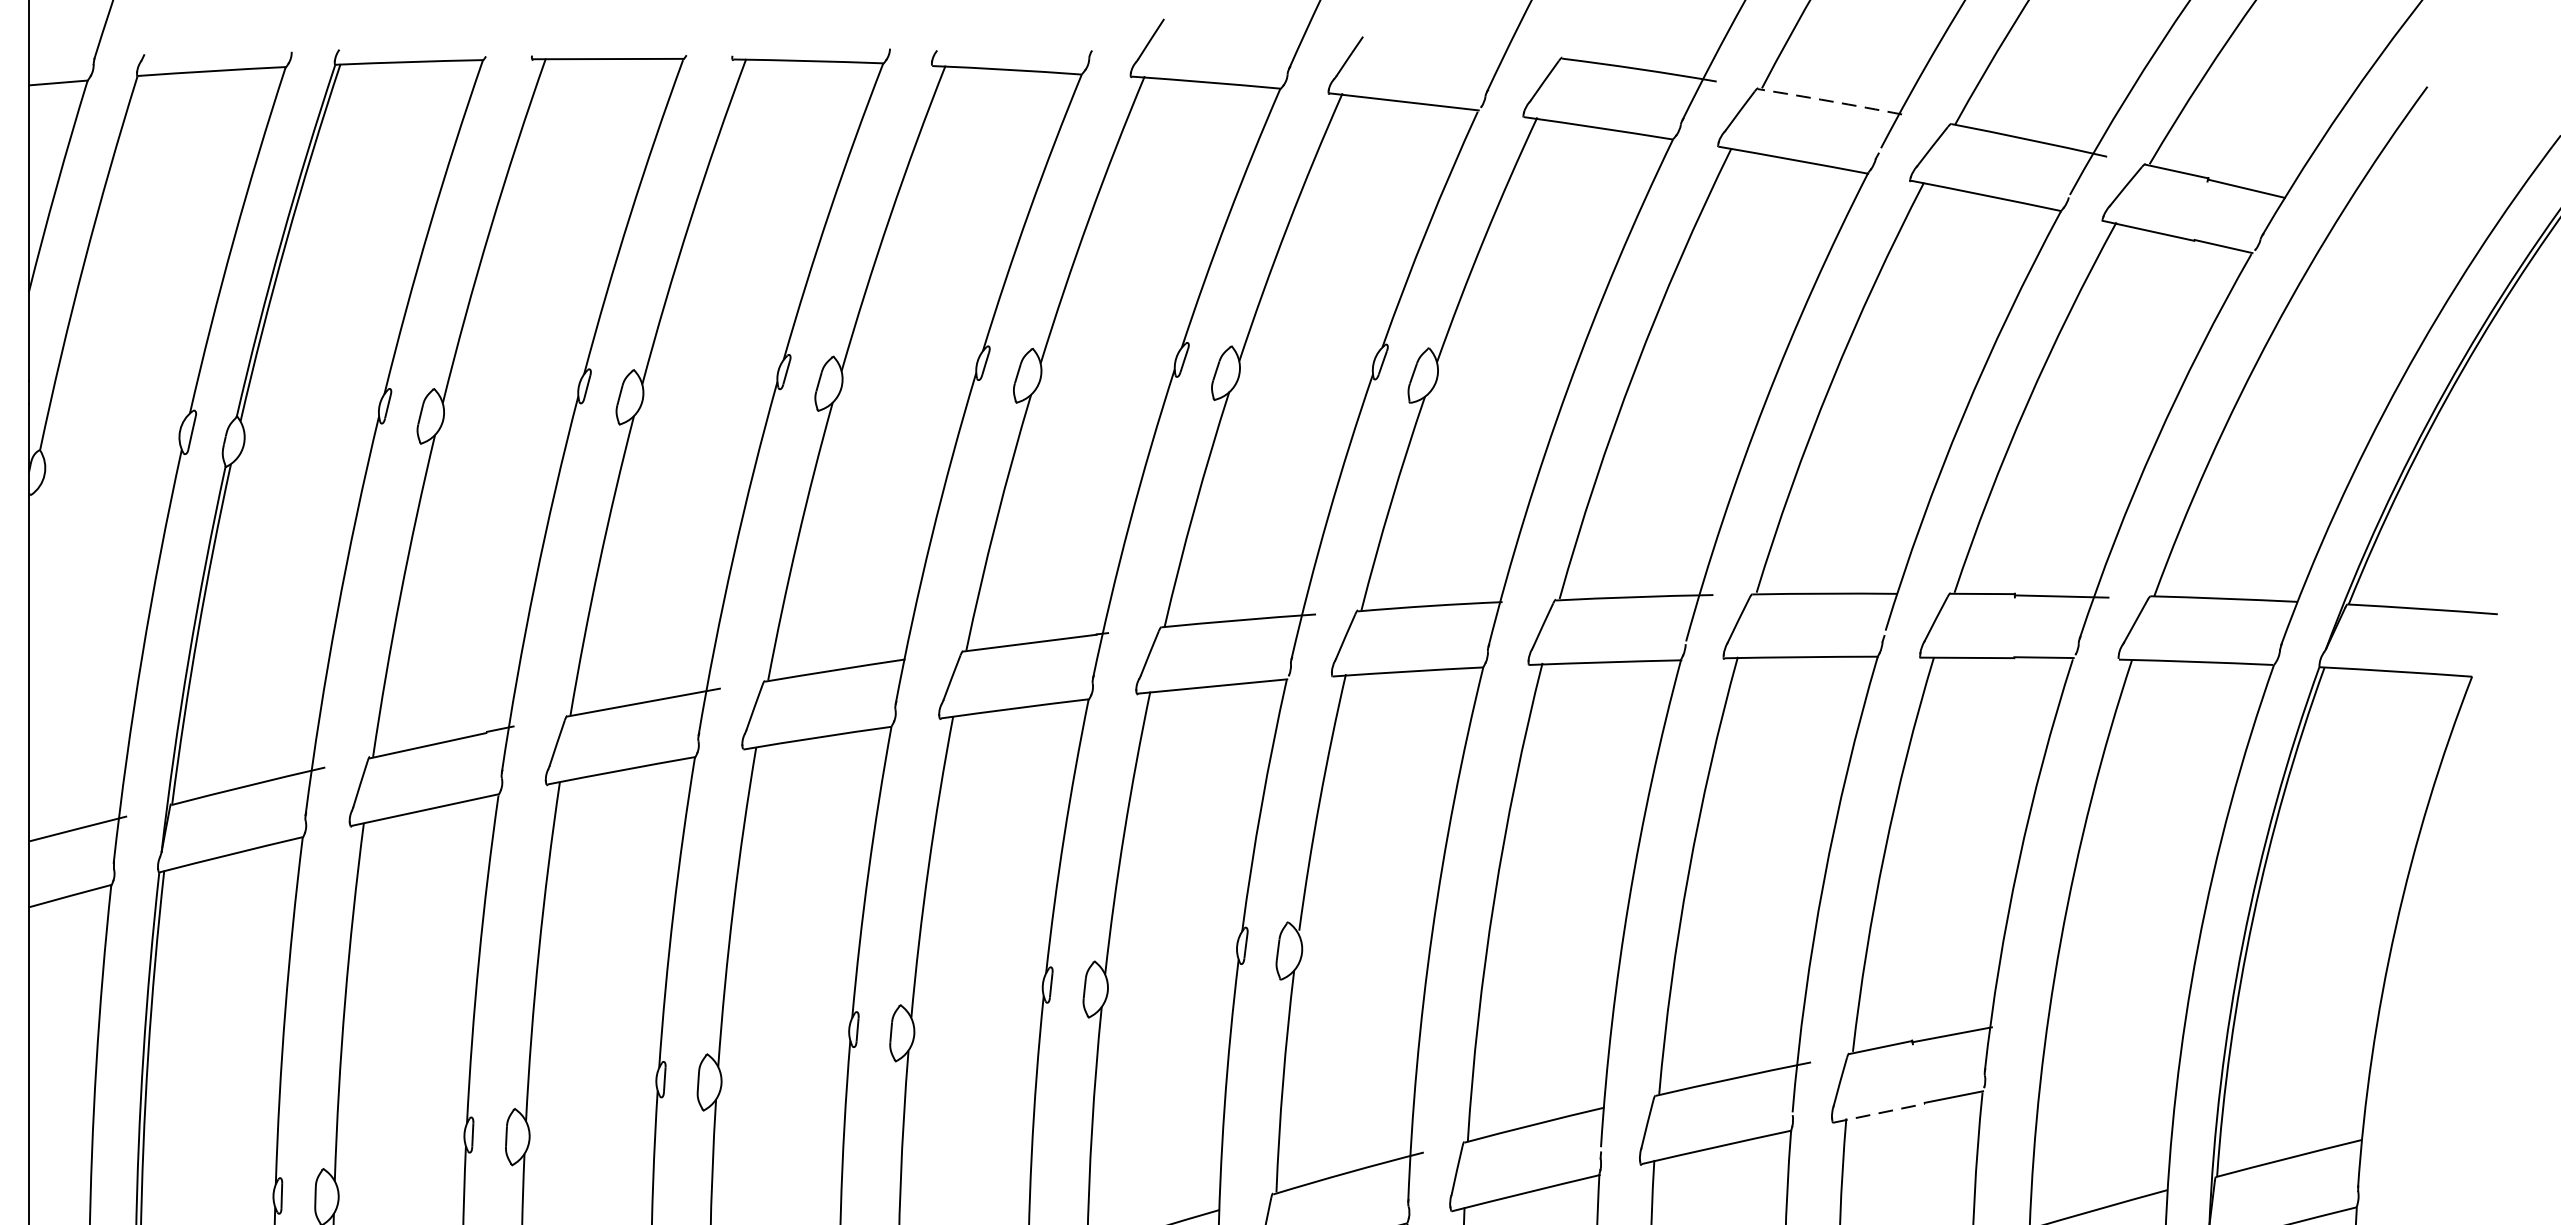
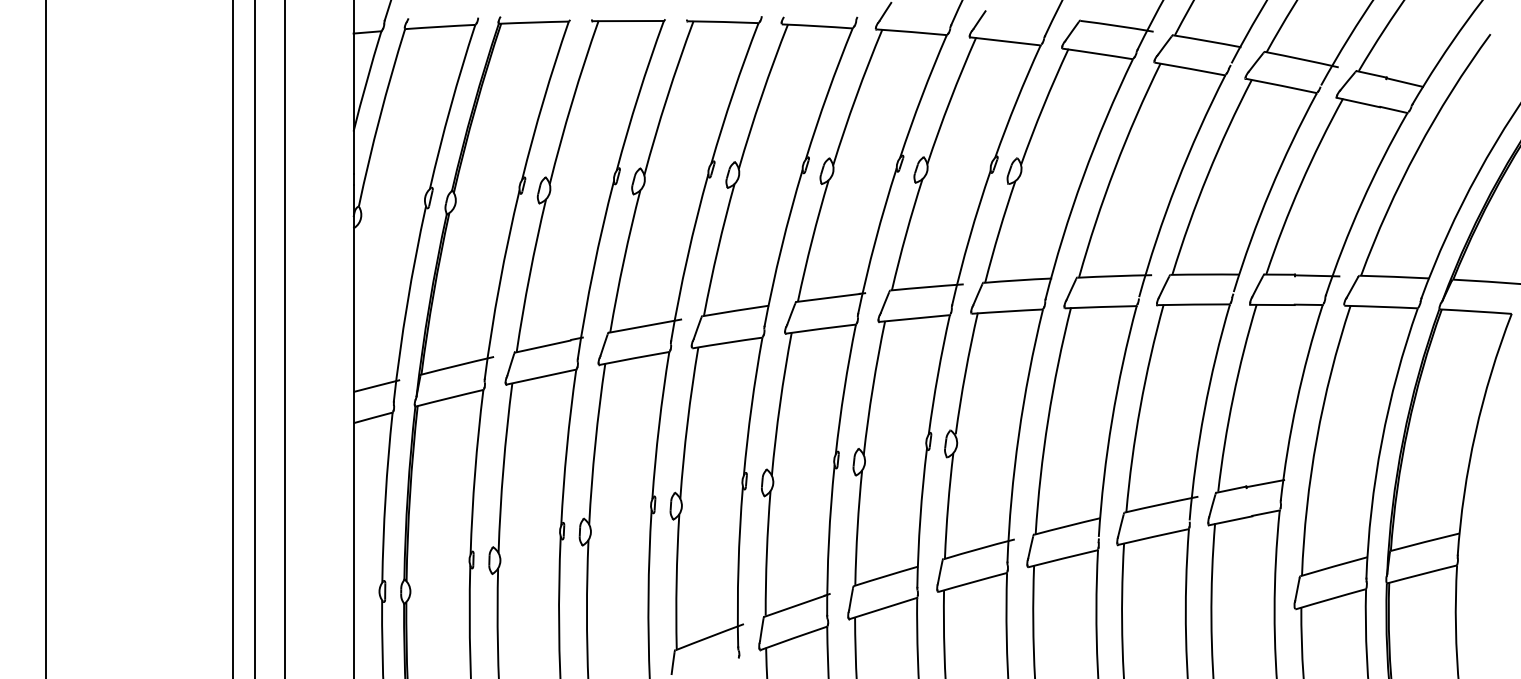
arc: (1830, 102) -> (1207, 41), dashed -> solid
line: (1880, 1112) -> (1231, 520), dashed -> solid

